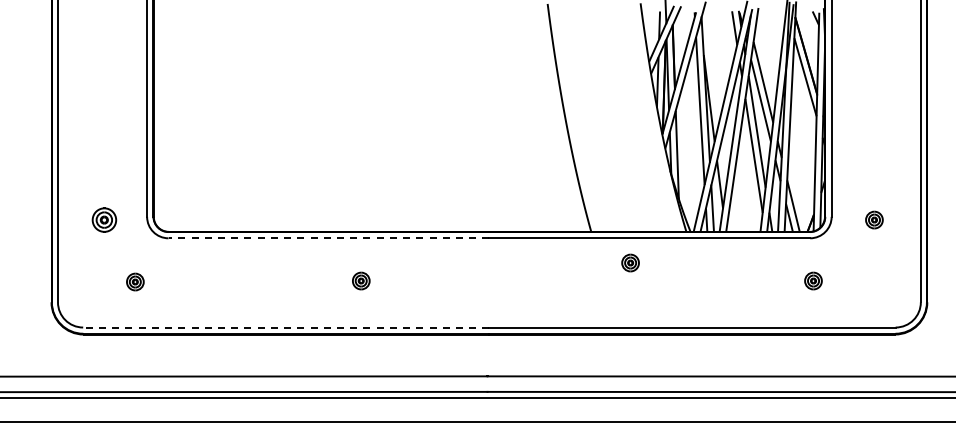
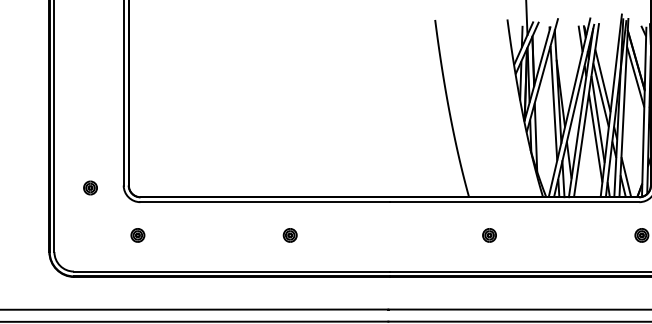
part: (104, 219) -> (90, 187), size x0.71
line: (328, 238) -> (264, 202), dashed -> solid
part: (630, 262) -> (489, 235), moved
part: (135, 281) -> (138, 235), moved
line: (285, 327) -> (231, 271), dashed -> solid

